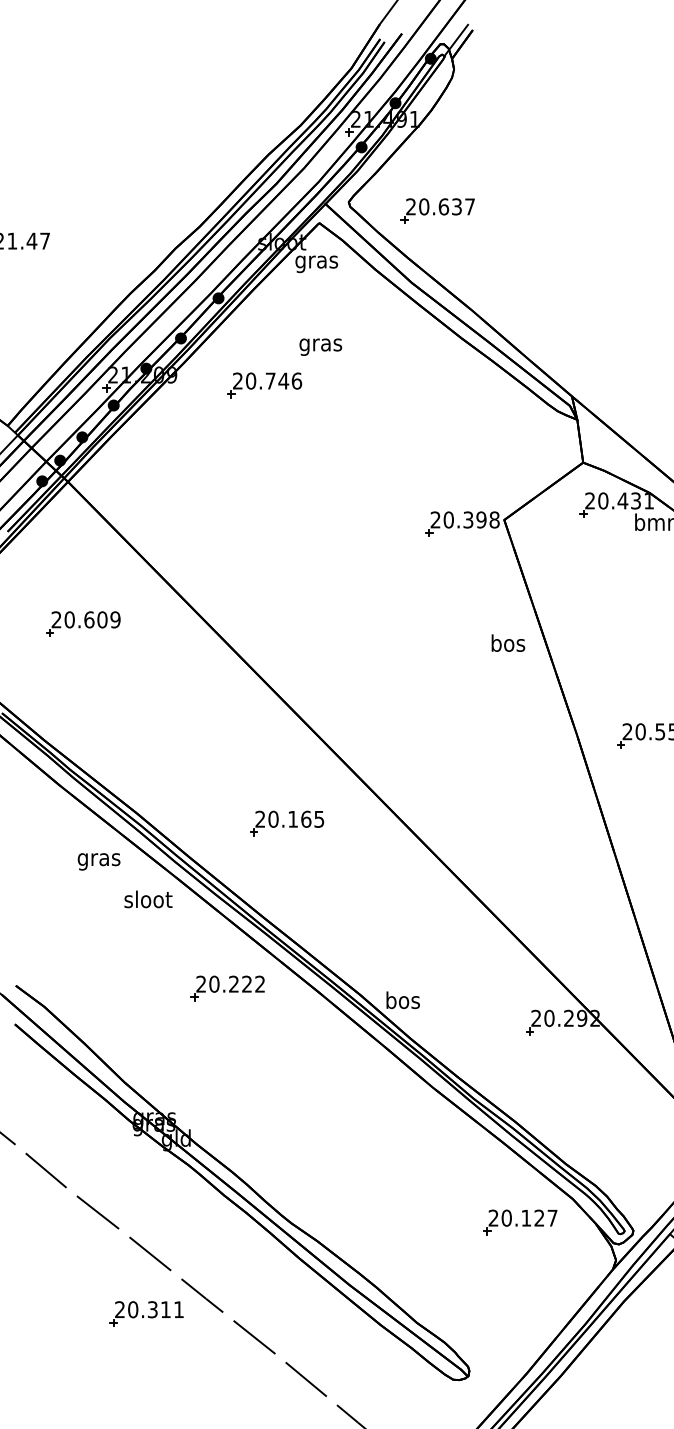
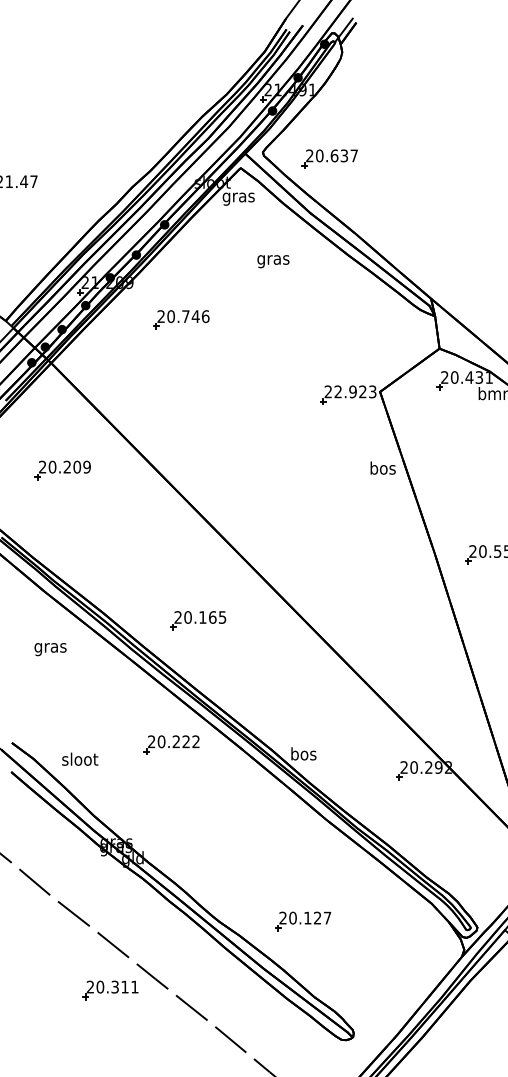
text: (320, 346) -> (273, 261), moved
part: (264, 385) -> (181, 319), moved
text: (471, 519) -> (355, 391), 20.398 -> 22.923
text: (89, 619) -> (67, 466), 20.609 -> 20.209
text: (508, 642) -> (383, 467), moved
part: (287, 823) -> (198, 620), moved
text: (98, 861) -> (50, 649), moved
text: (148, 899) -> (80, 759), moved
part: (520, 1222) -> (303, 921), moved

